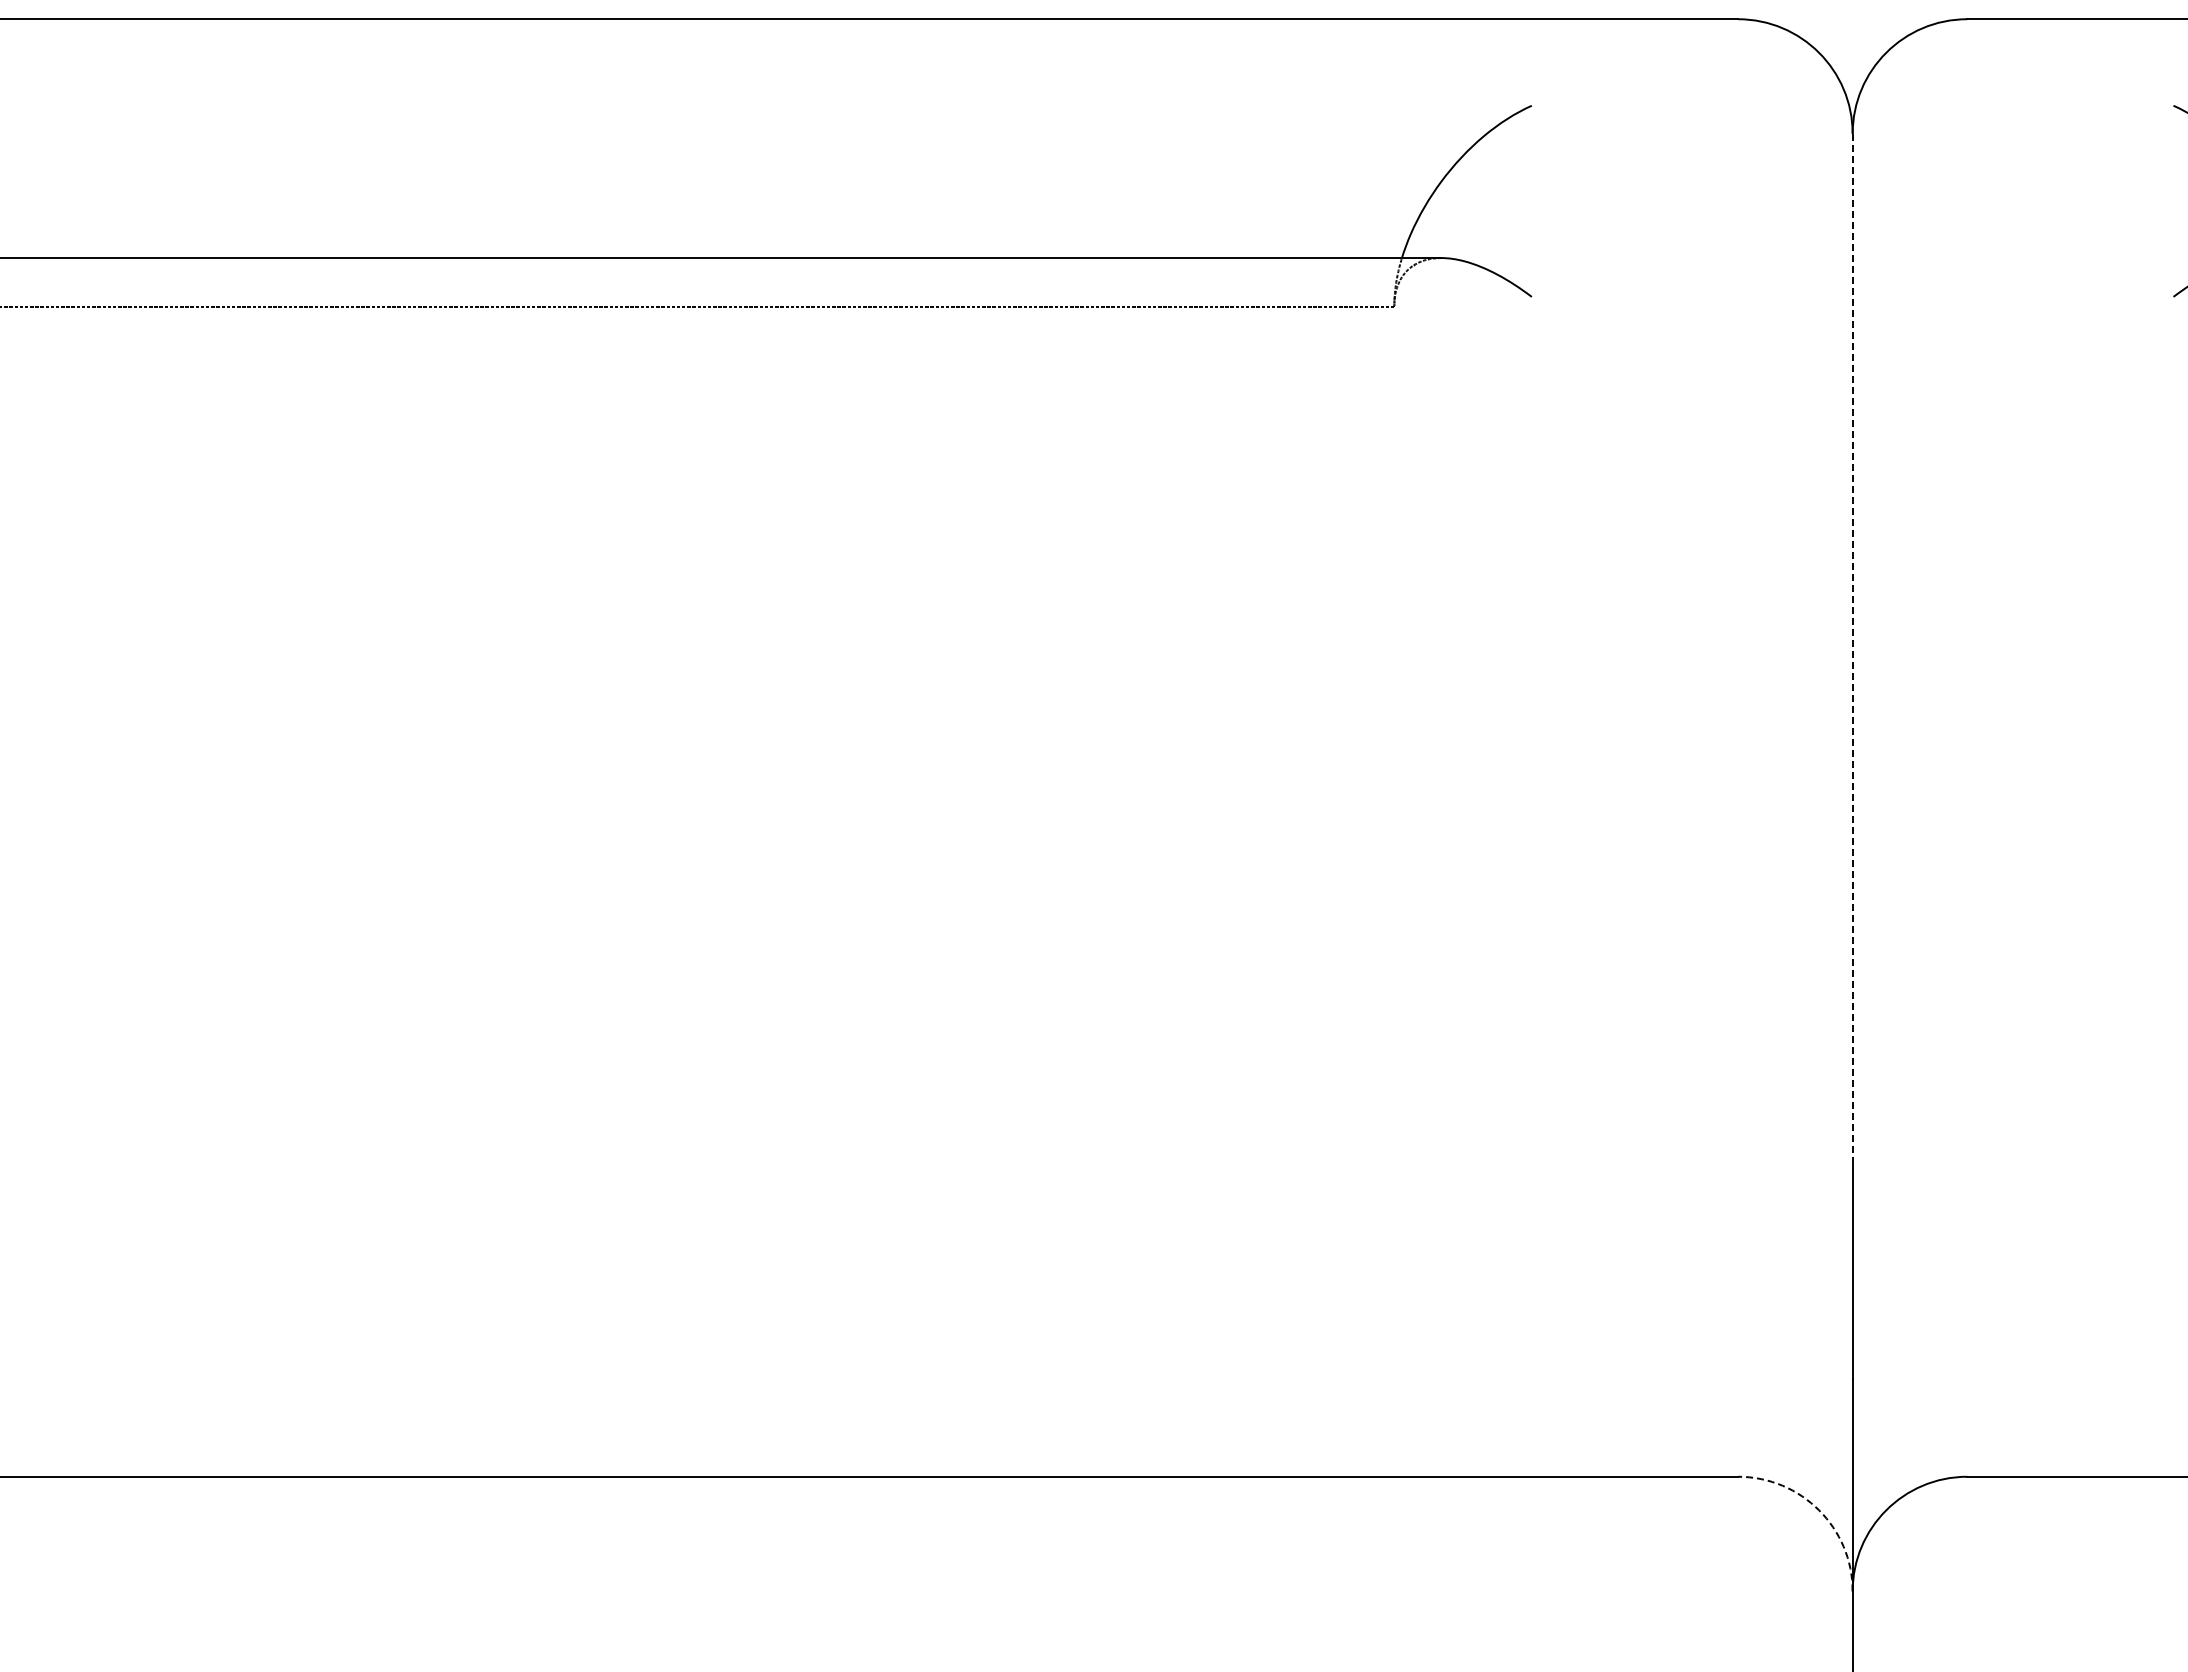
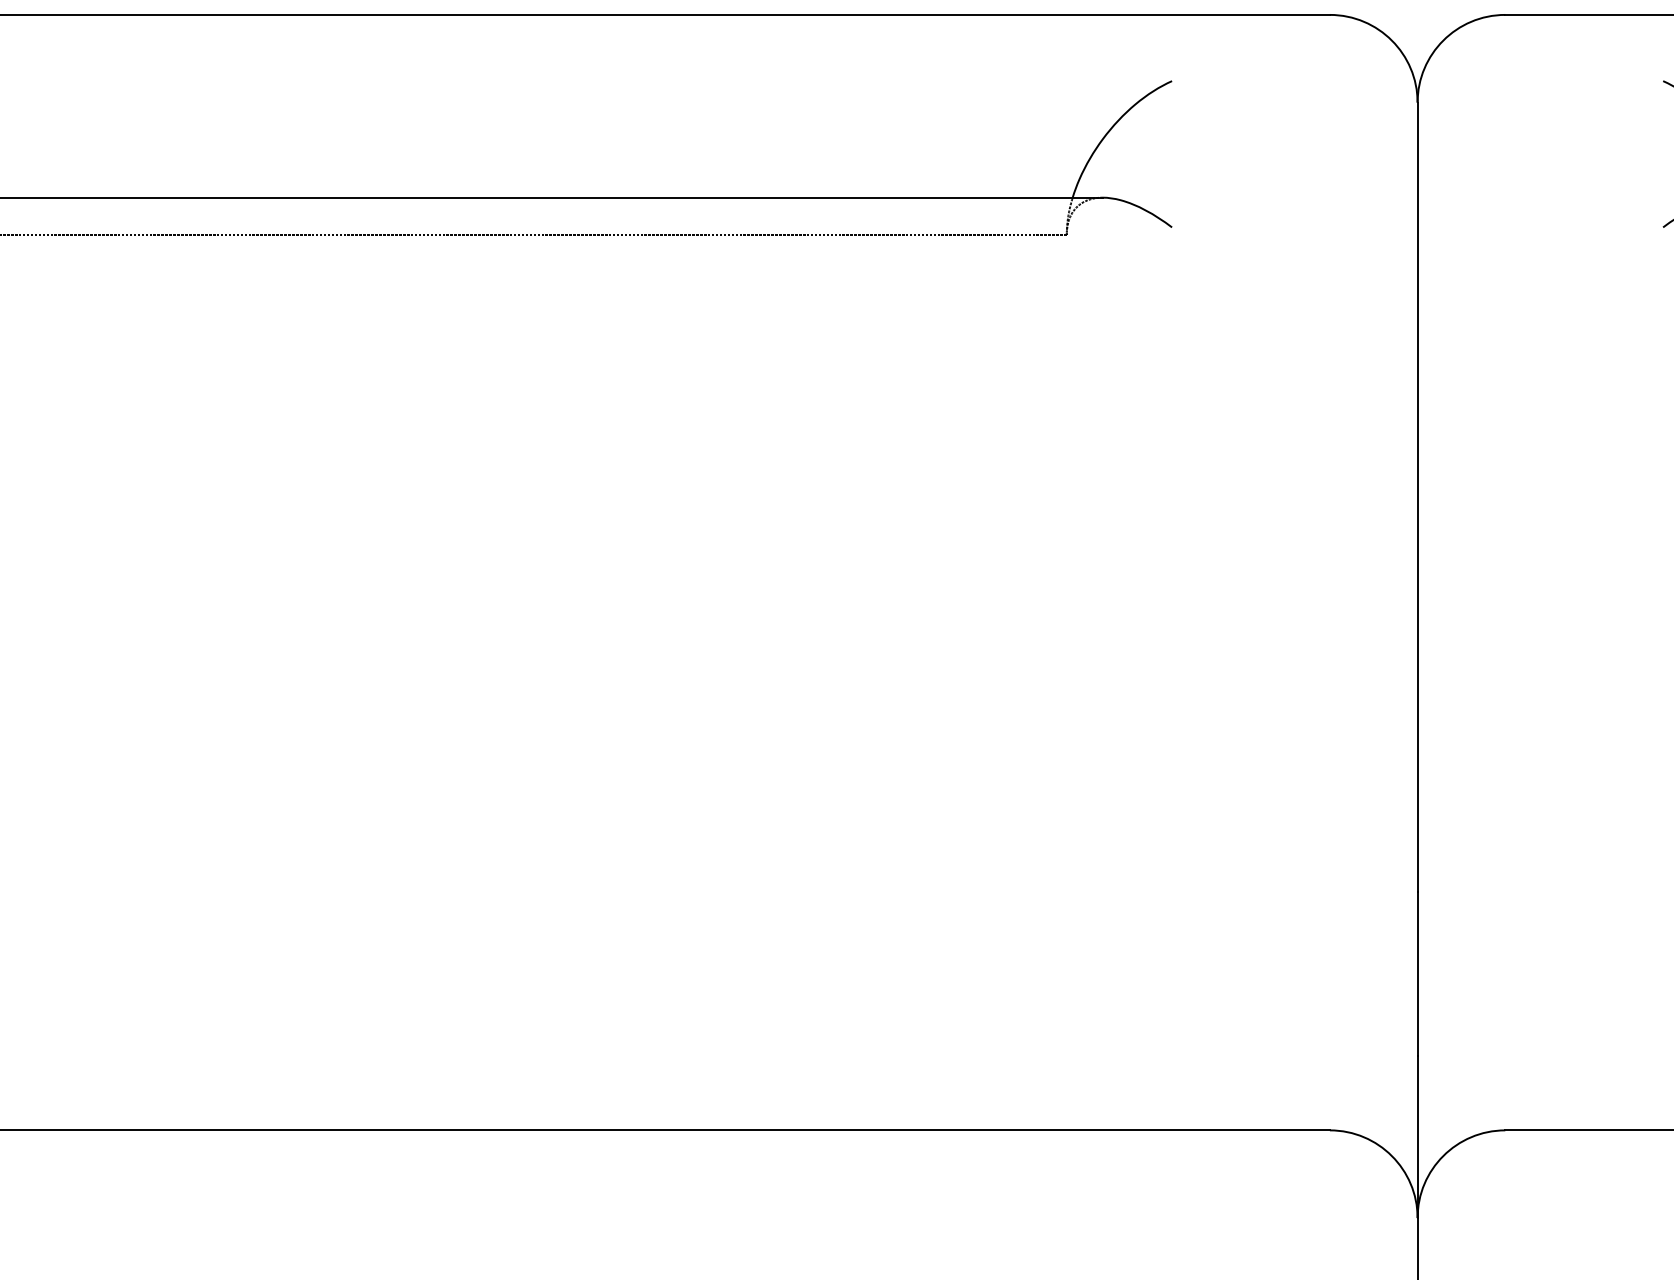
line: (1852, 649) -> (1417, 497), dashed -> solid
arc: (1819, 1510) -> (1392, 1156), dashed -> solid

